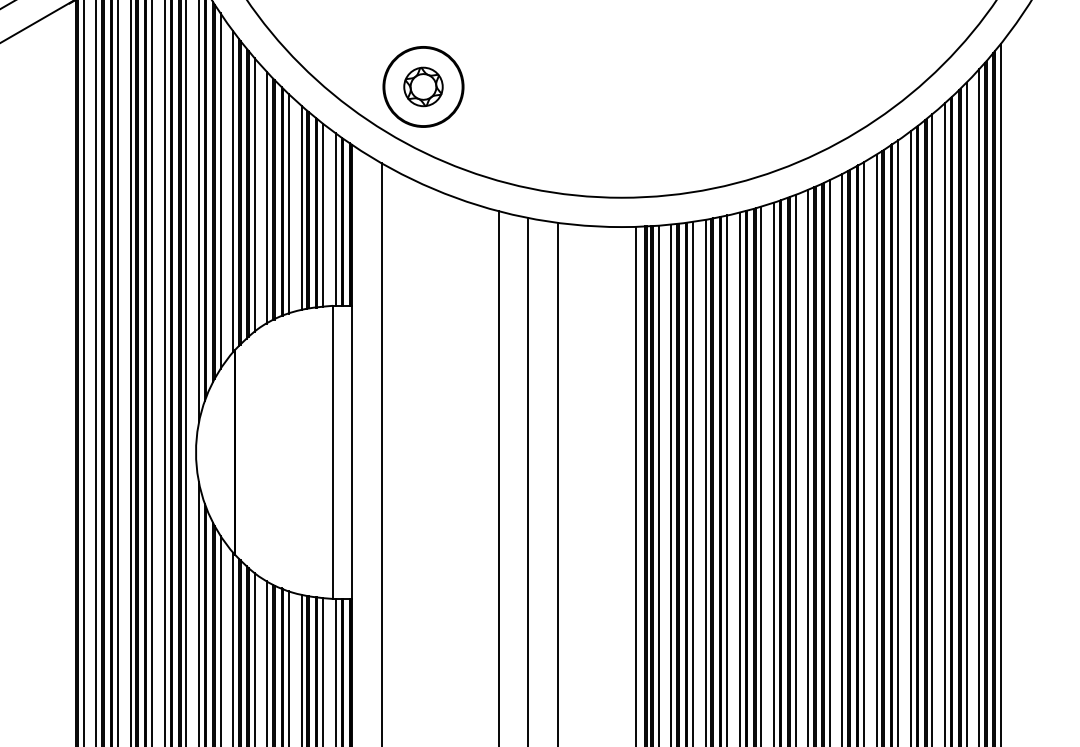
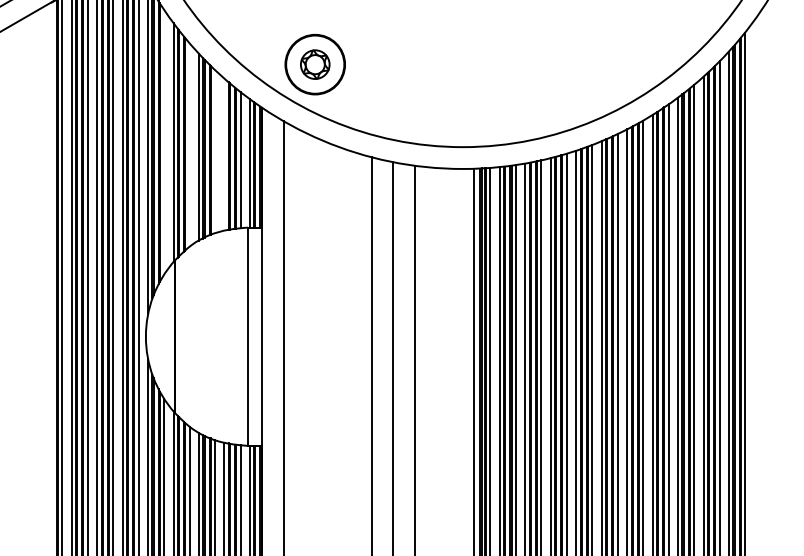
line: (221, 190) -> (164, 141), removed
line: (254, 195) -> (189, 145), removed
line: (289, 203) -> (215, 151), removed
line: (301, 207) -> (224, 154), removed

